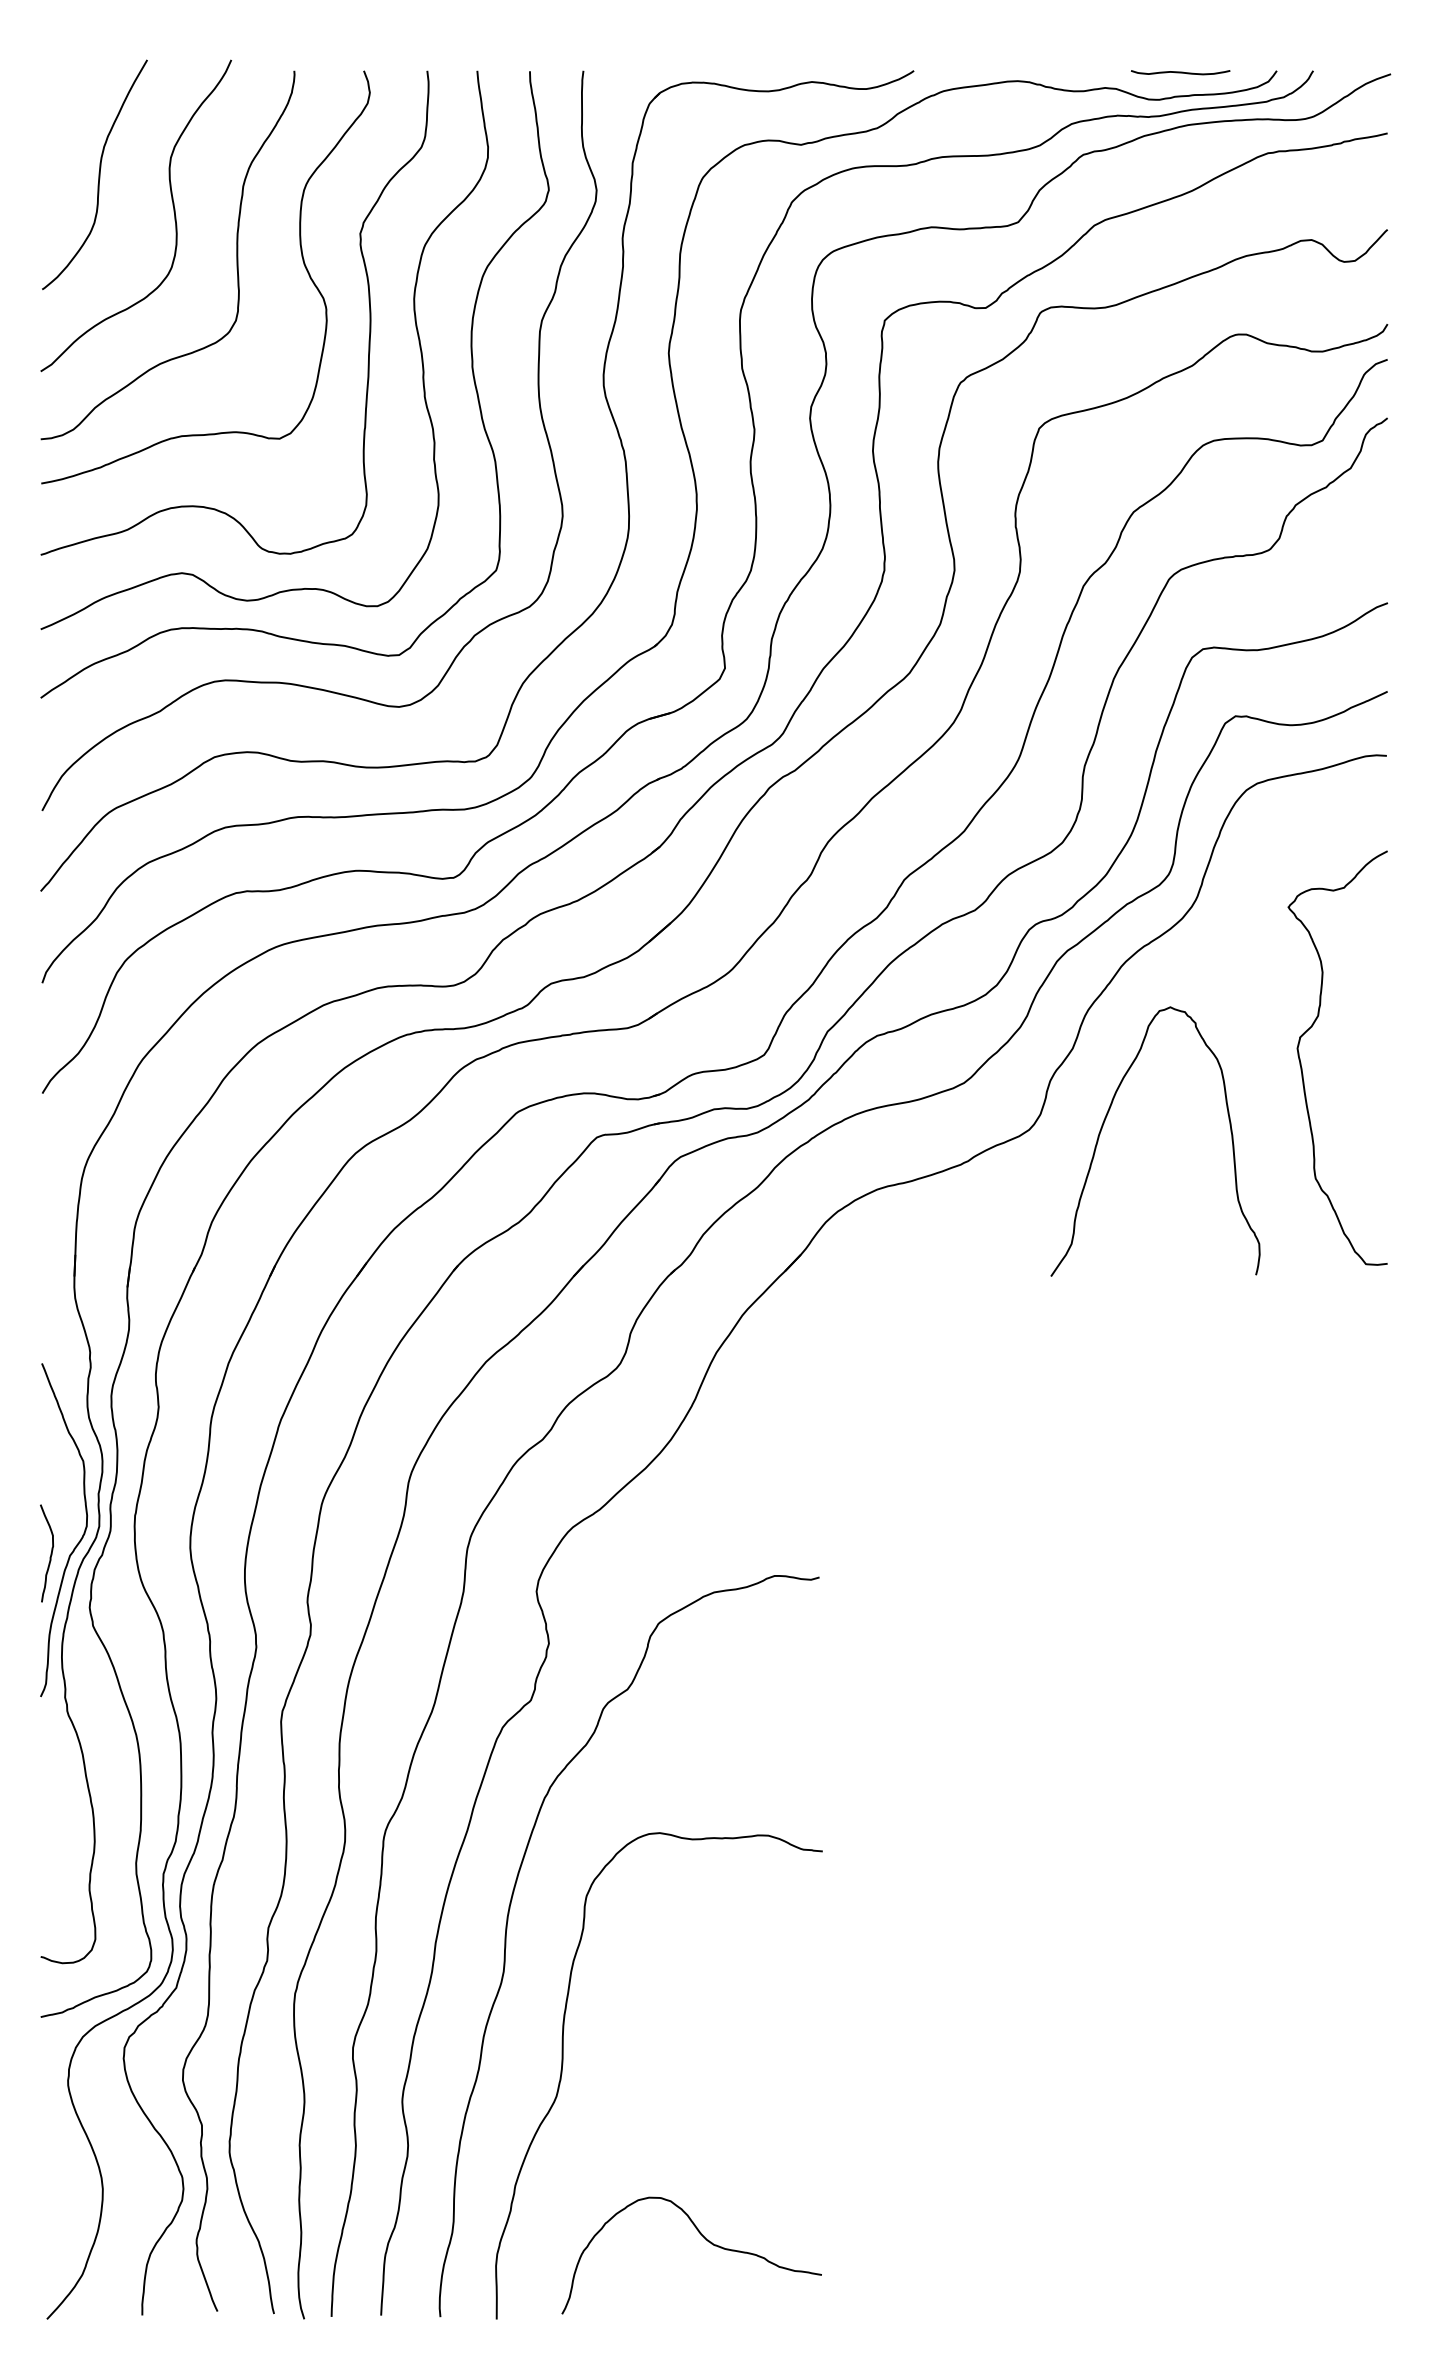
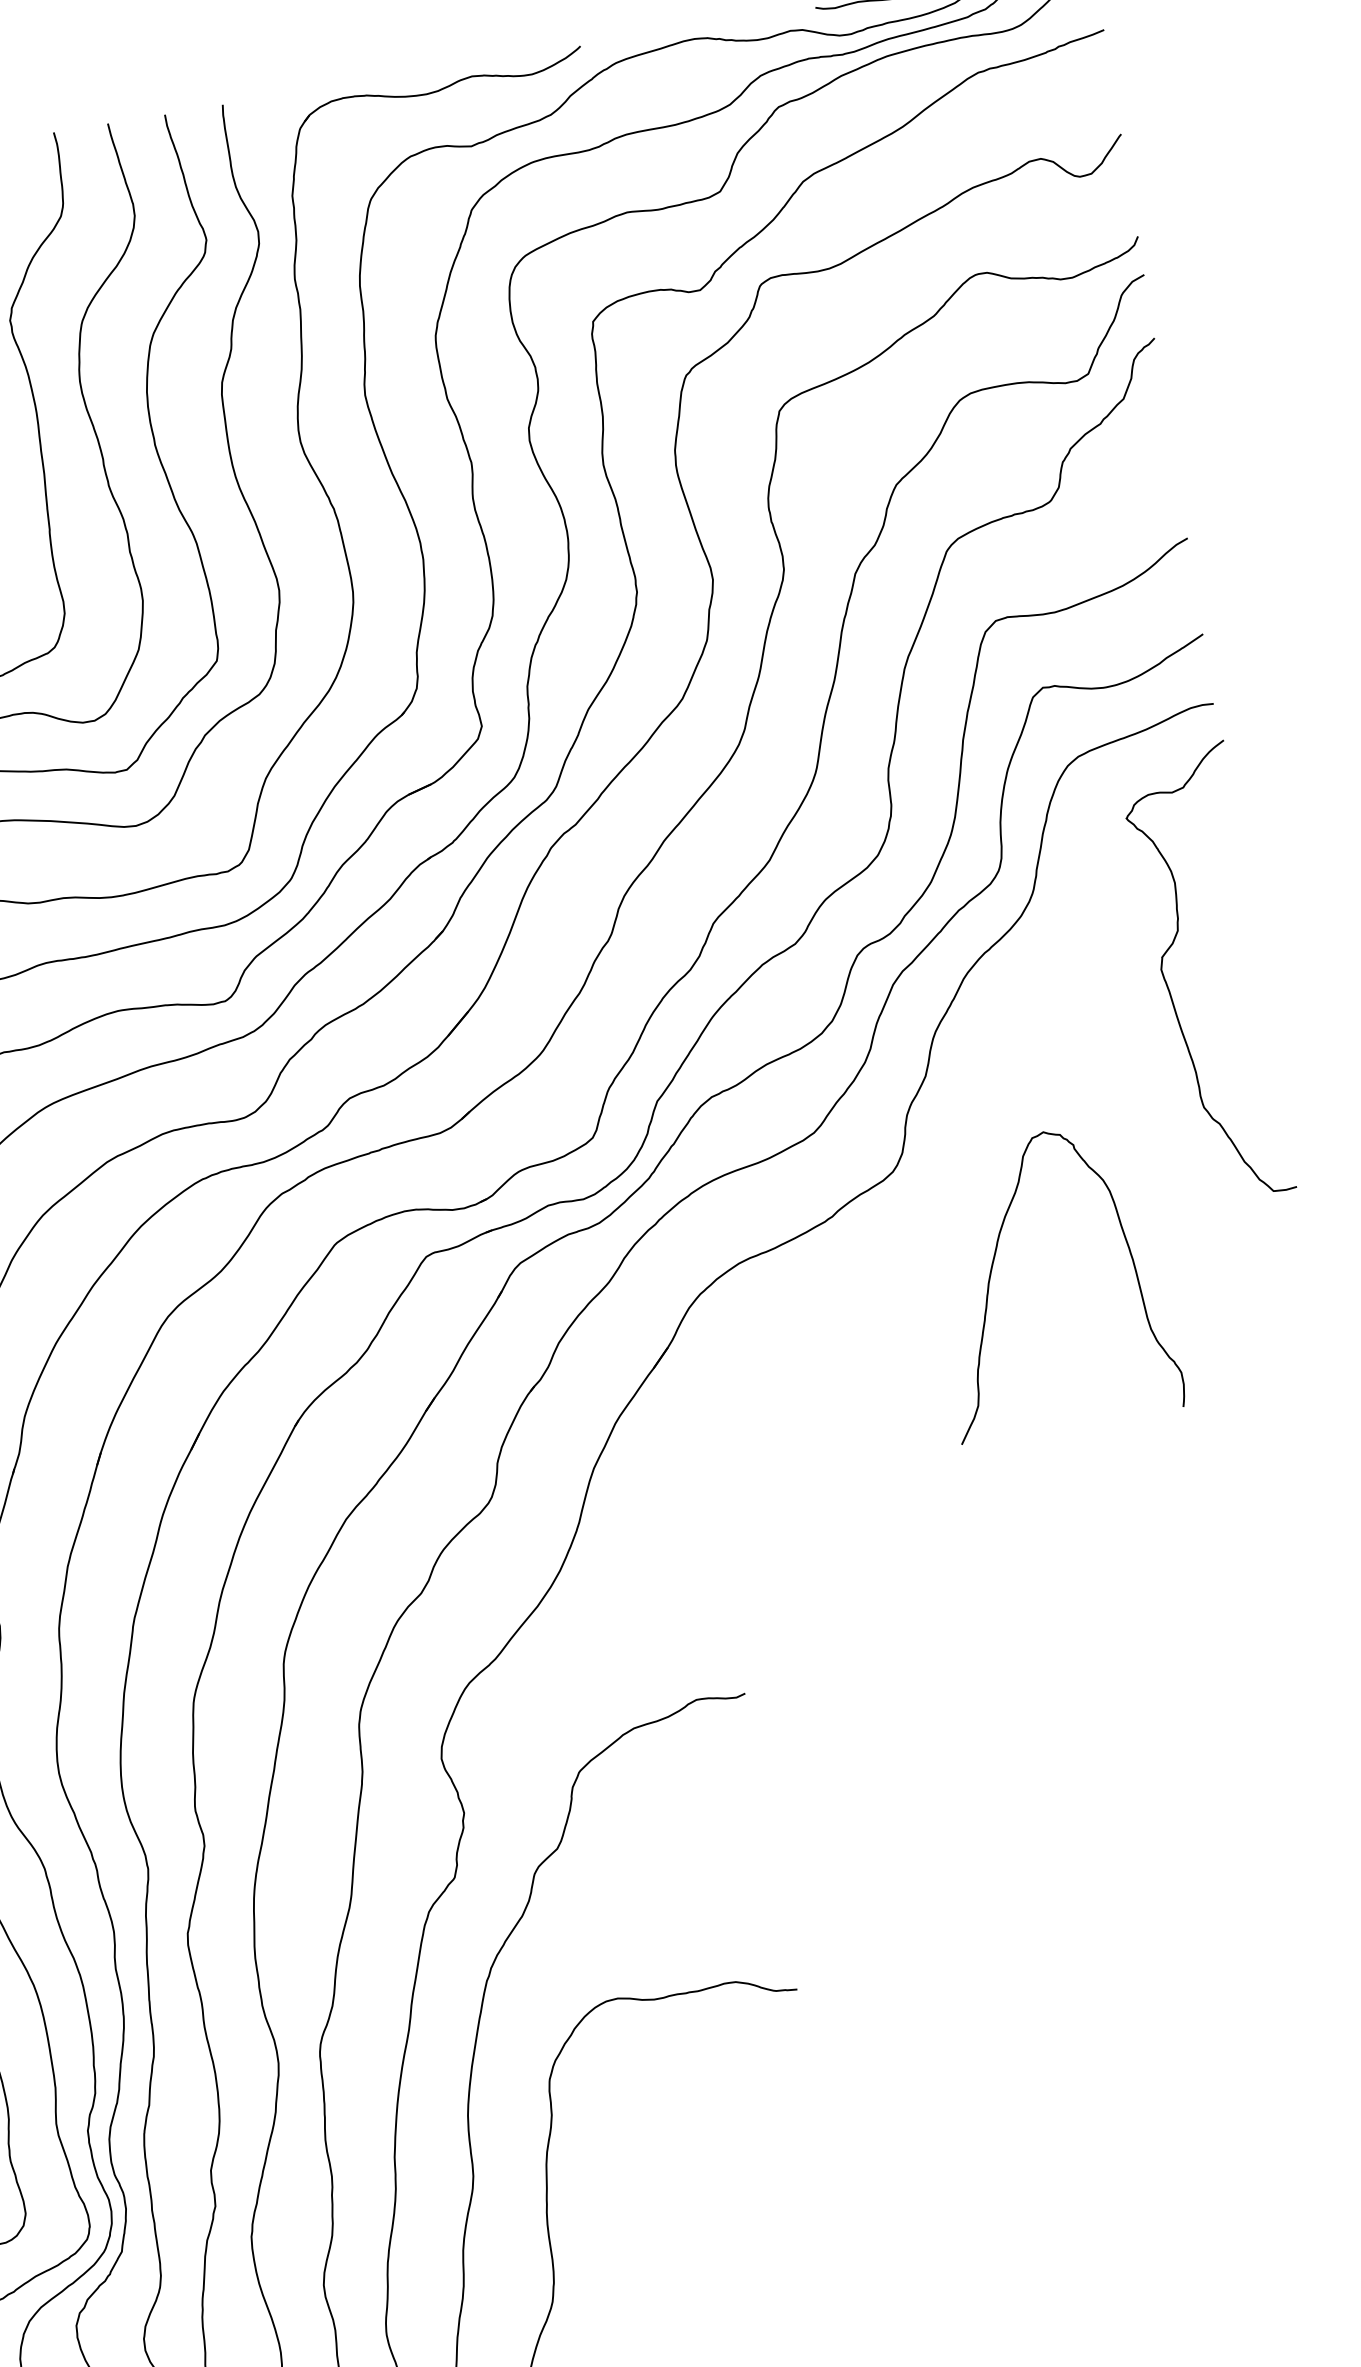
curve: (1301, 1062) -> (1168, 984), moved
curve: (1105, 1121) -> (993, 1267), moved

